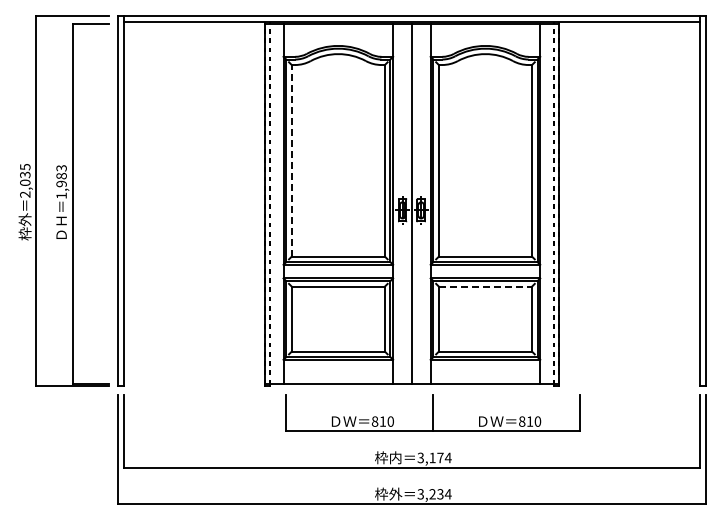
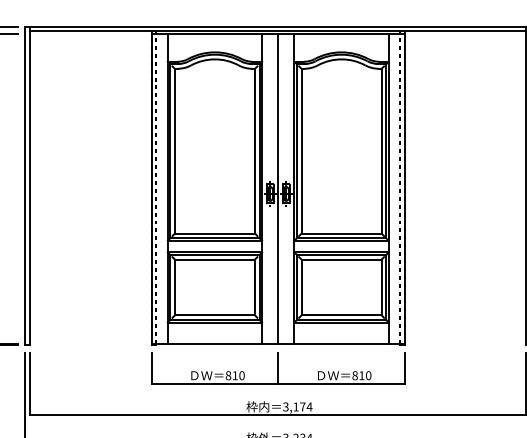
line: (291, 160) -> (174, 150), dashed -> solid
line: (485, 286) -> (341, 259), dashed -> solid
part: (432, 412) -> (277, 367), moved

